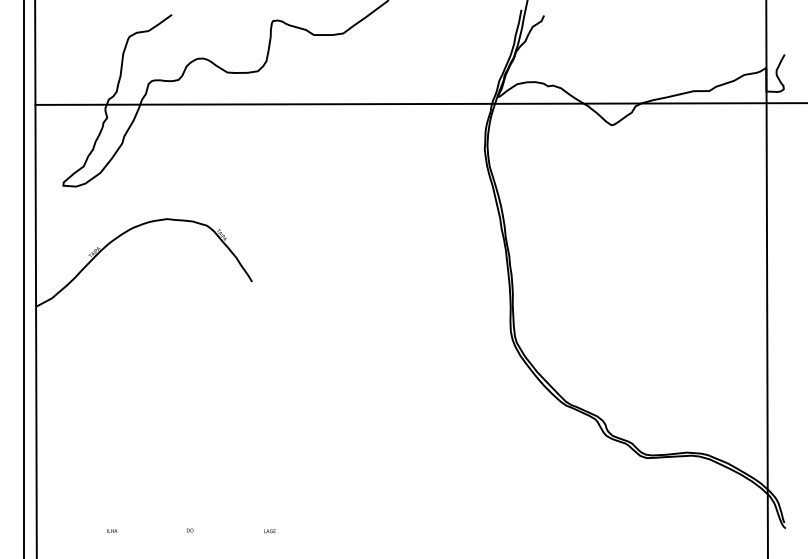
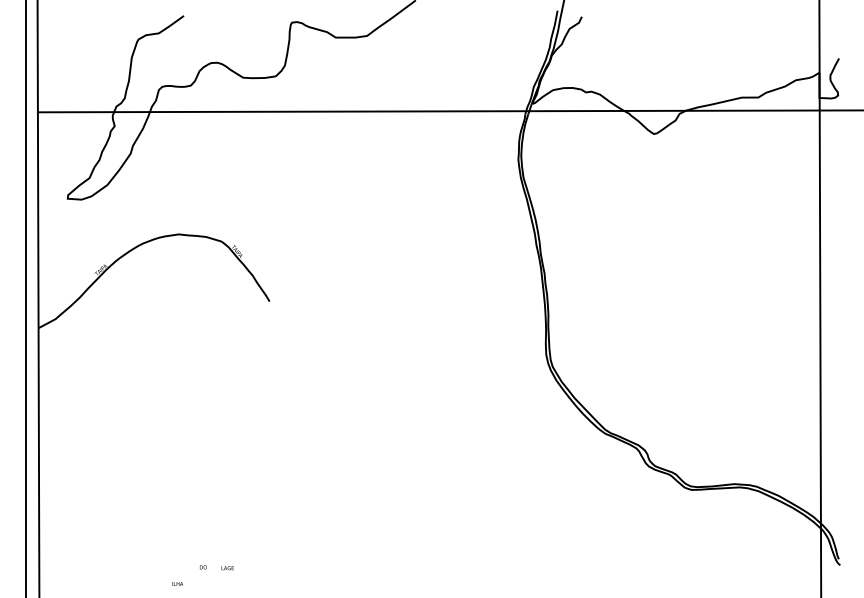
text: (112, 530) -> (178, 583), moved
text: (269, 531) -> (227, 568), moved

